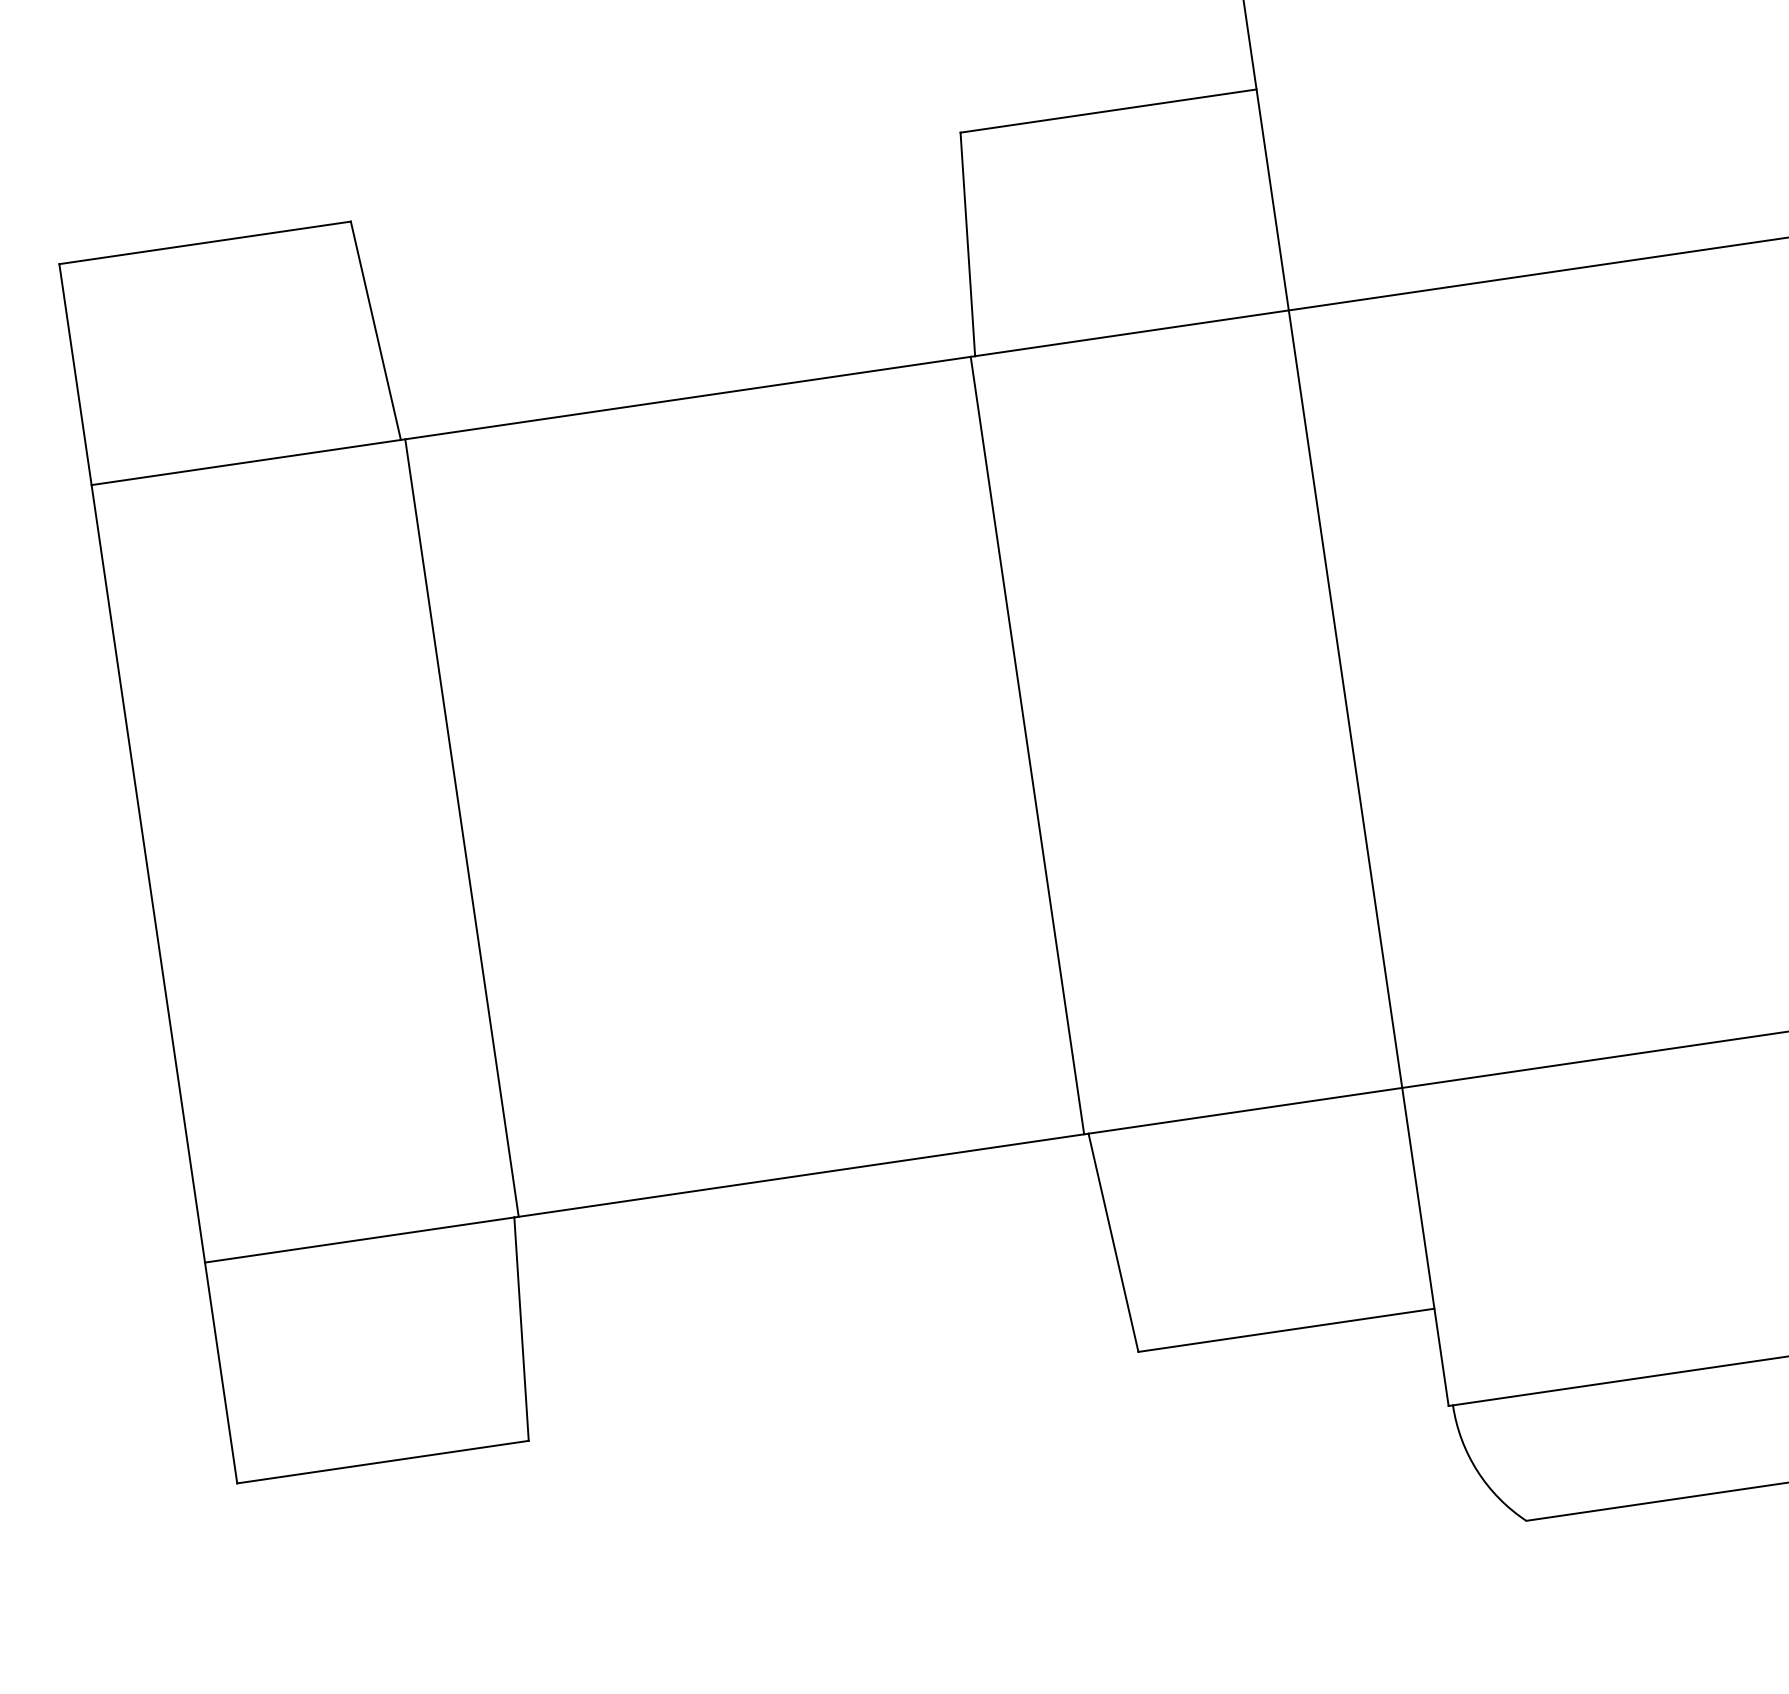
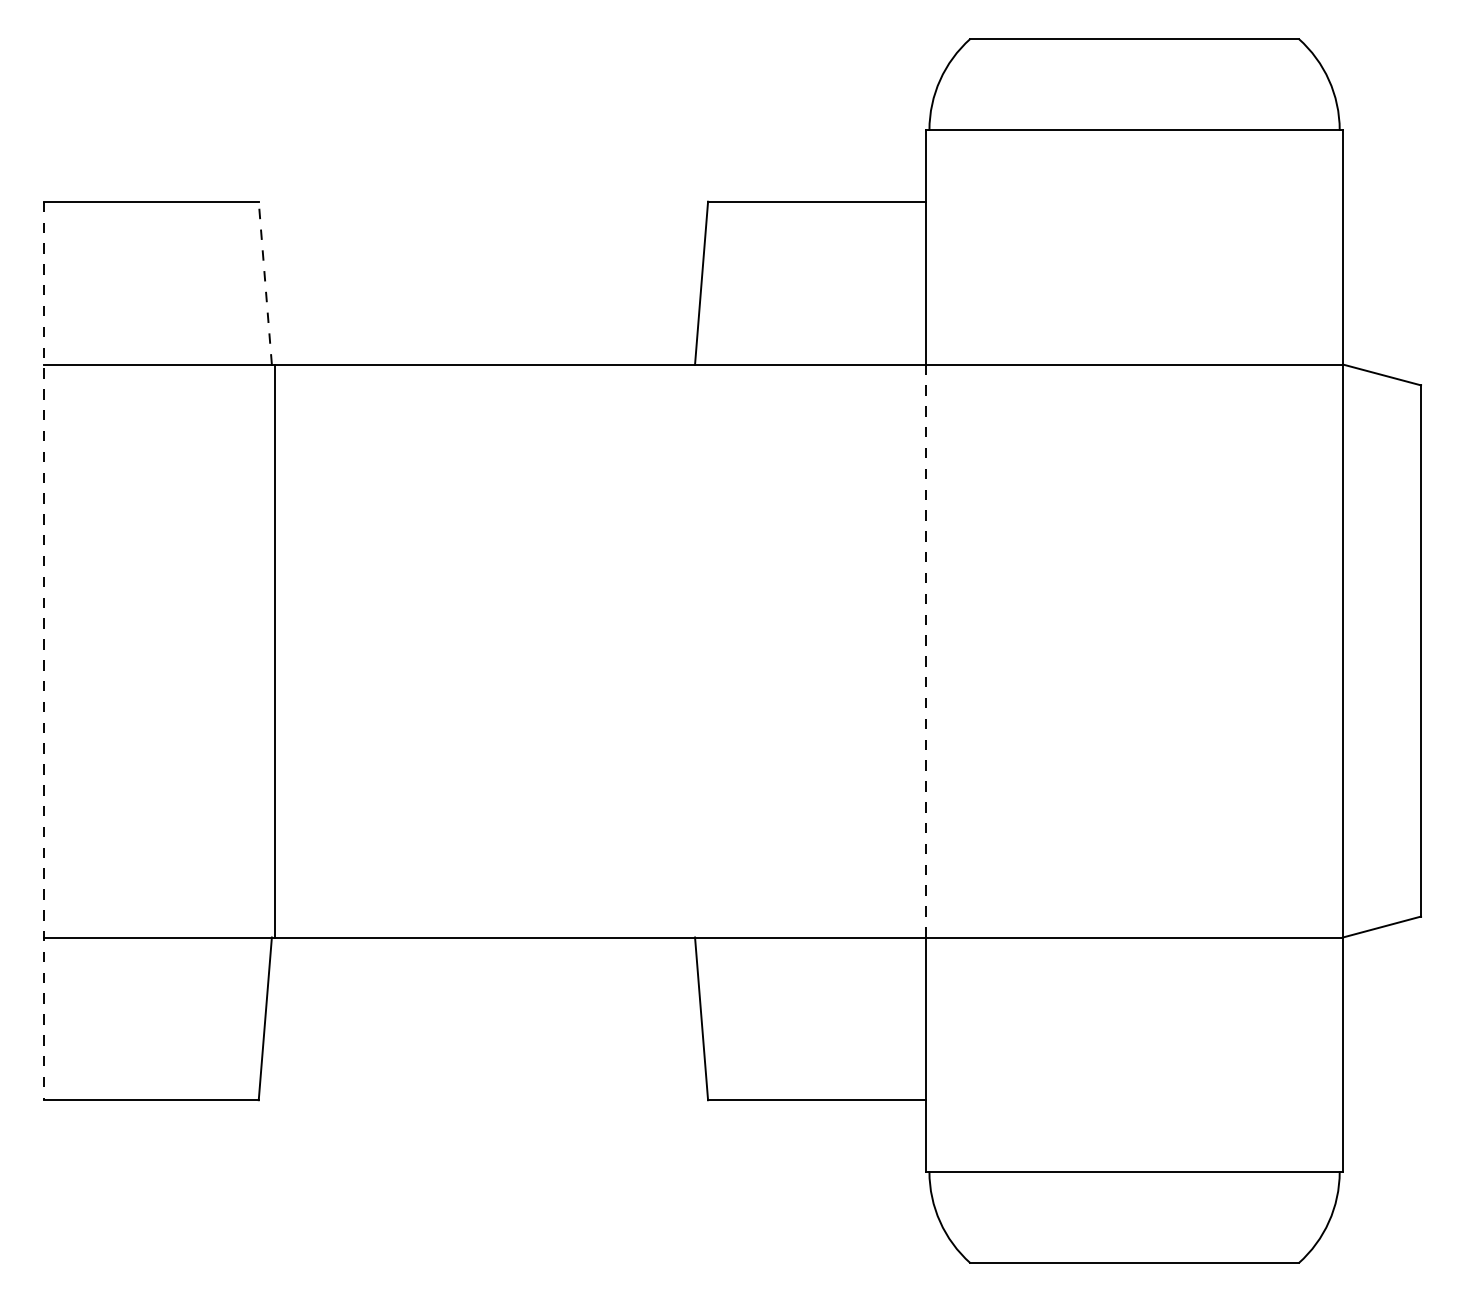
line: (376, 331) -> (265, 283), solid -> dashed
line: (1345, 699) -> (926, 651), solid -> dashed
line: (1026, 744) -> (691, 650), removed
line: (147, 874) -> (43, 651), solid -> dashed

